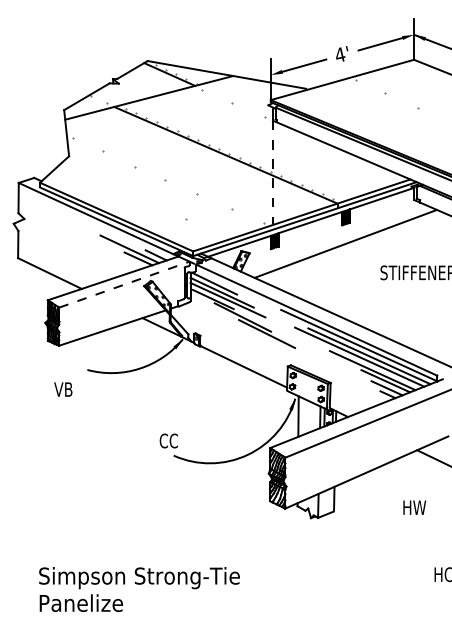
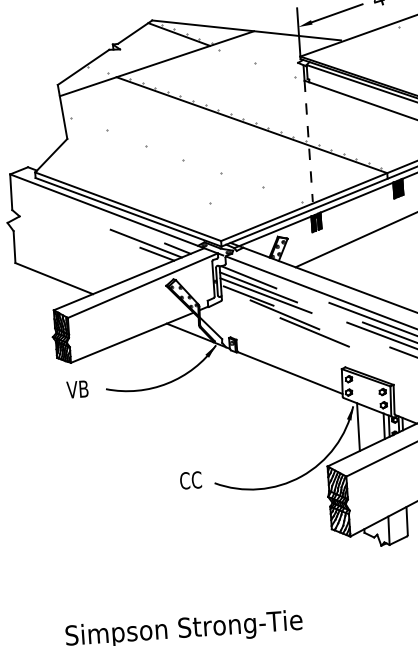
line: (124, 284) -> (142, 285), dashed -> solid
text: (63, 389) -> (77, 389), moved
text: (168, 440) -> (190, 479), moved

